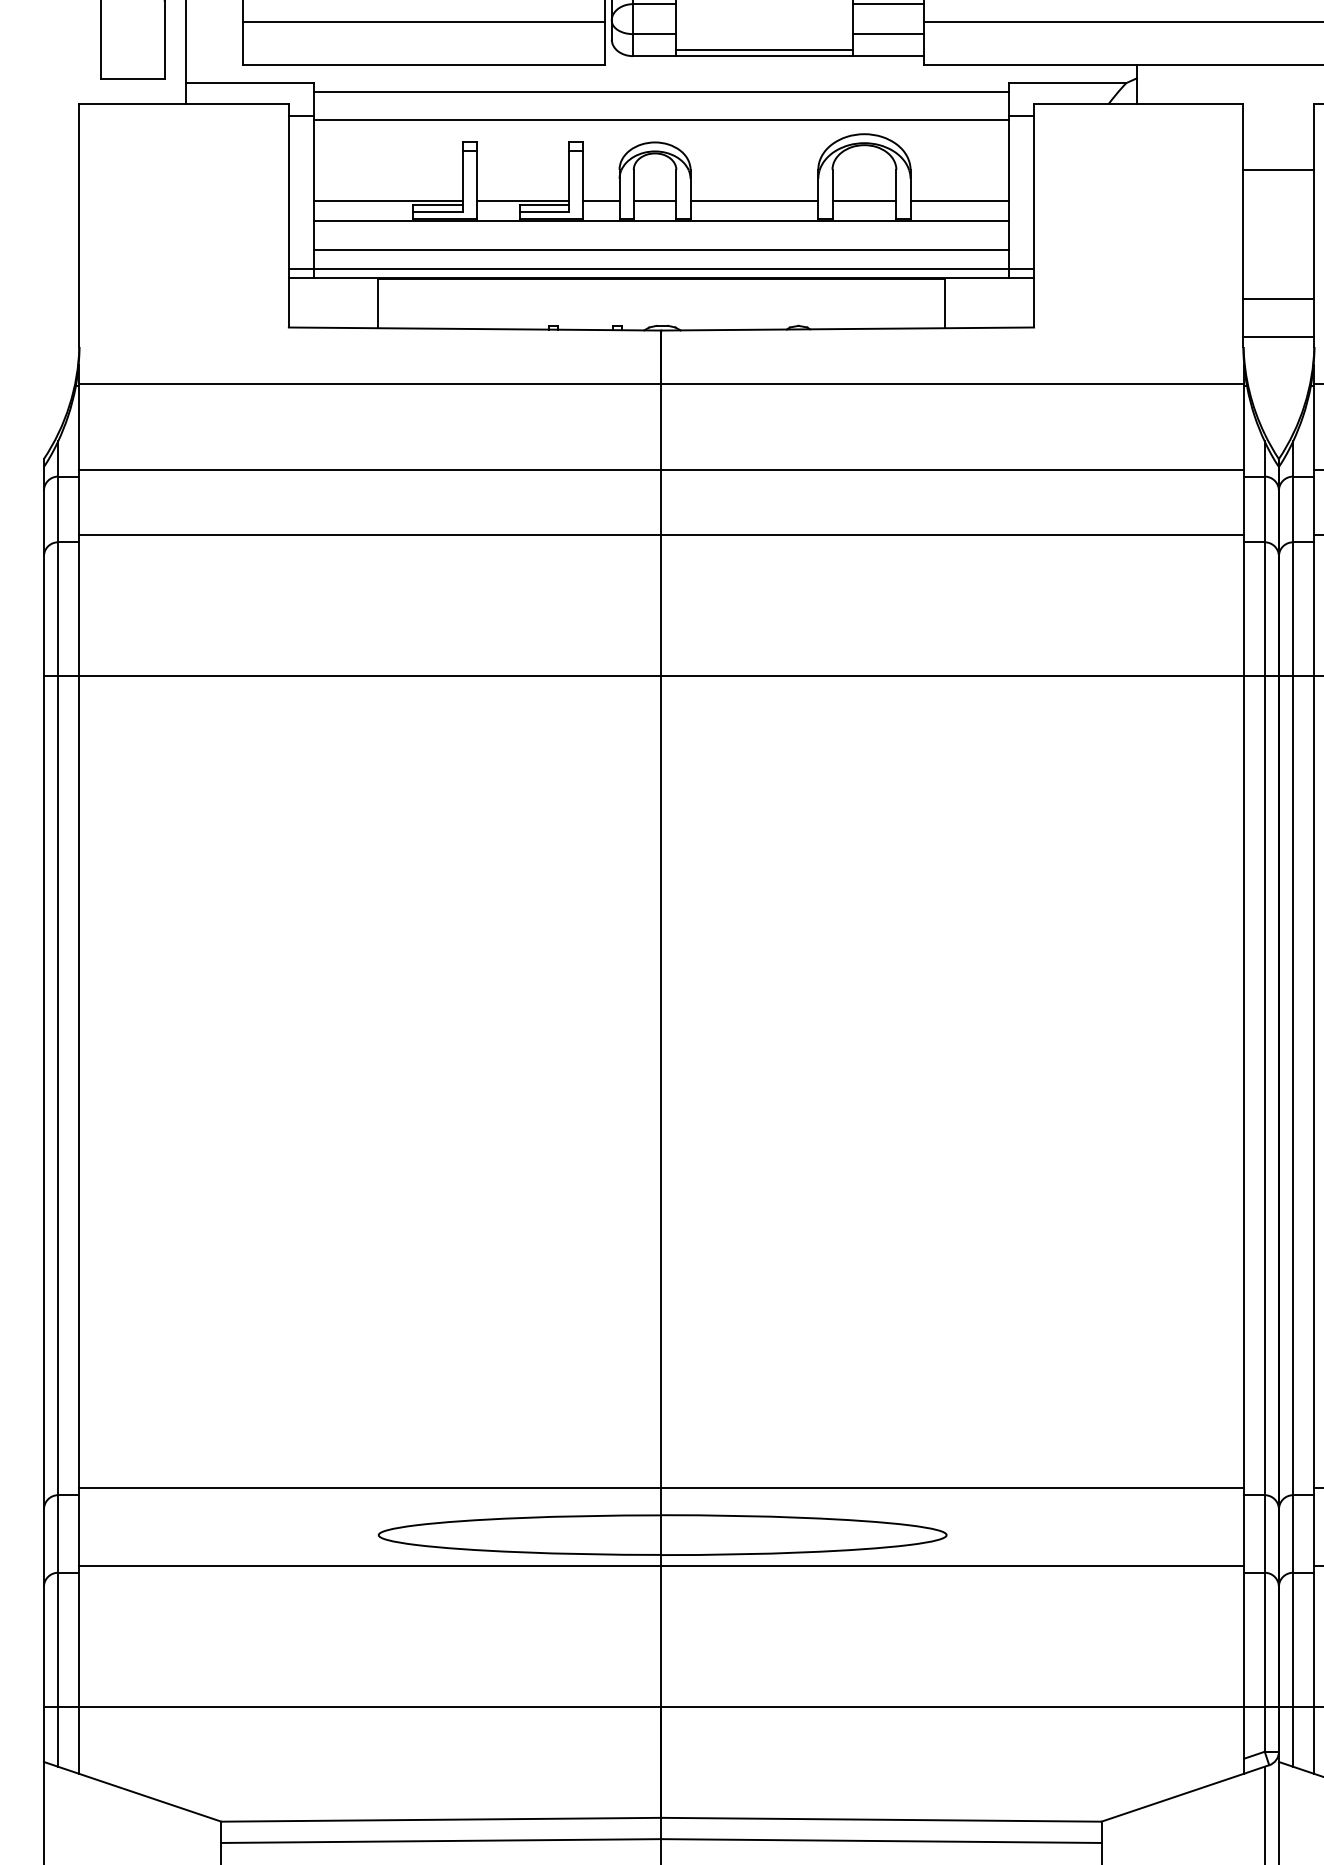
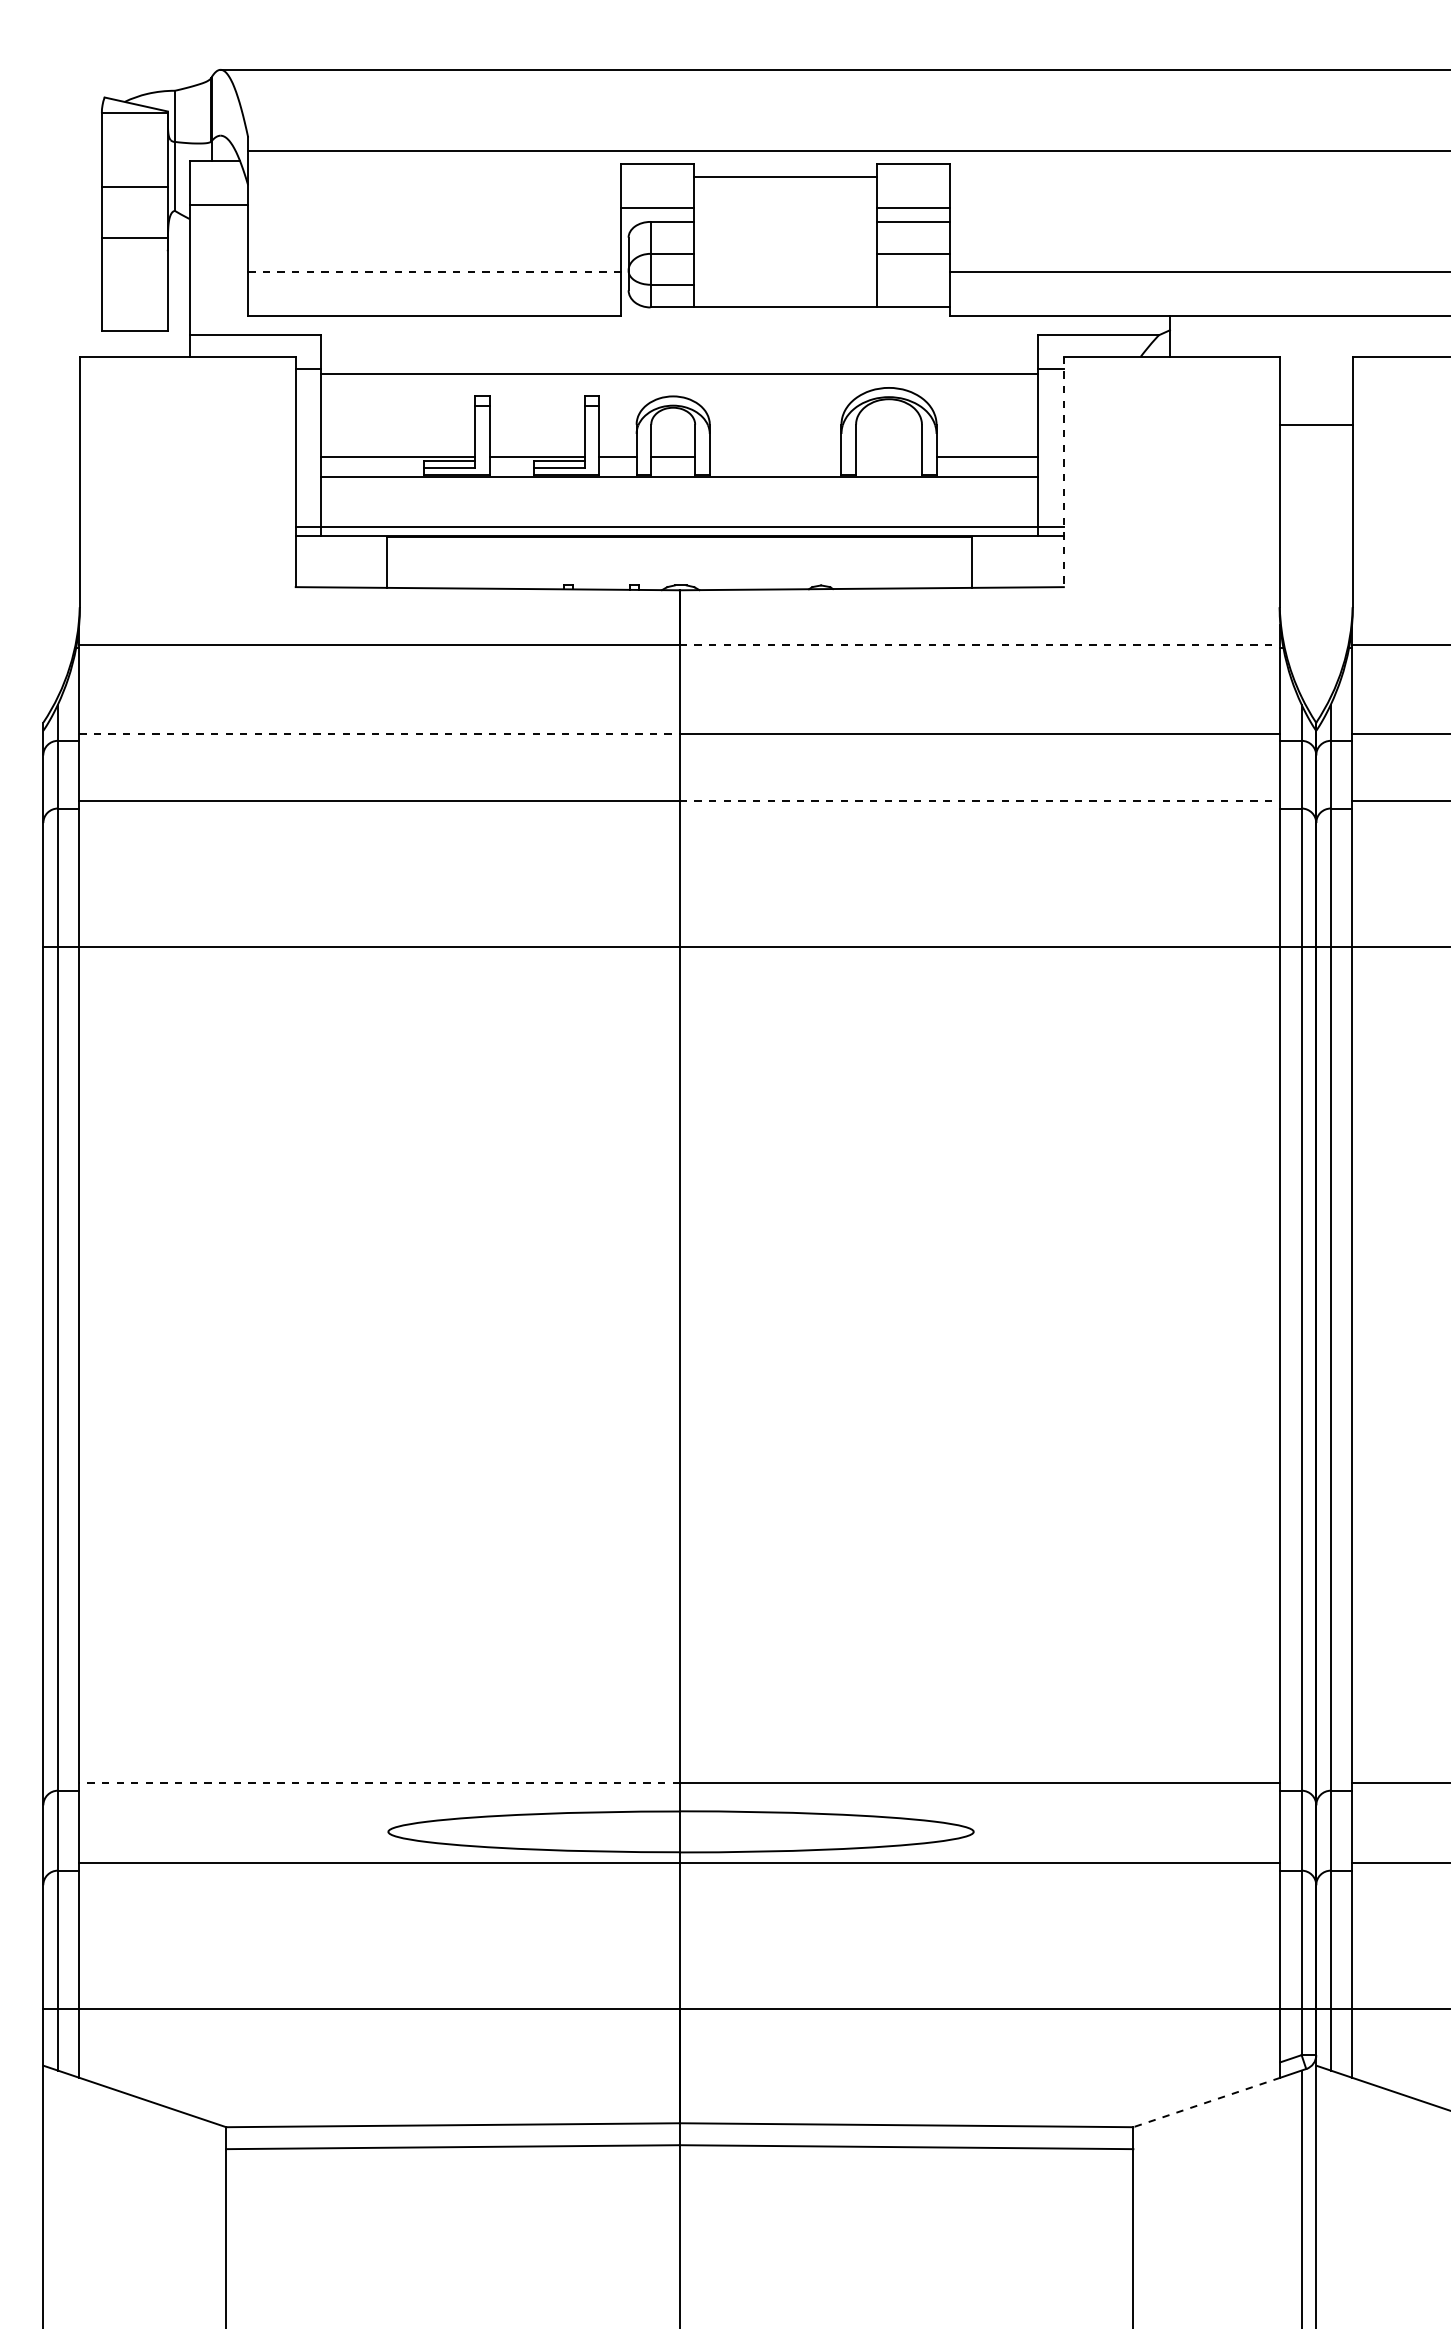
line: (423, 22) -> (434, 272), solid -> dashed
line: (888, 33) -> (913, 284), removed
line: (764, 50) -> (785, 301), removed
line: (661, 92) -> (679, 344), removed
line: (754, 200) -> (775, 456), removed
line: (863, 200) -> (888, 456), removed
line: (1033, 216) -> (1063, 472), solid -> dashed
line: (661, 250) -> (679, 507), removed
line: (1278, 299) -> (1315, 558), removed
line: (1278, 336) -> (1315, 596), removed
line: (953, 384) -> (980, 645), solid -> dashed
line: (371, 469) -> (380, 733), solid -> dashed
line: (953, 535) -> (980, 801), solid -> dashed
line: (370, 1488) -> (379, 1783), solid -> dashed
line: (1172, 1797) -> (1206, 2102), solid -> dashed

